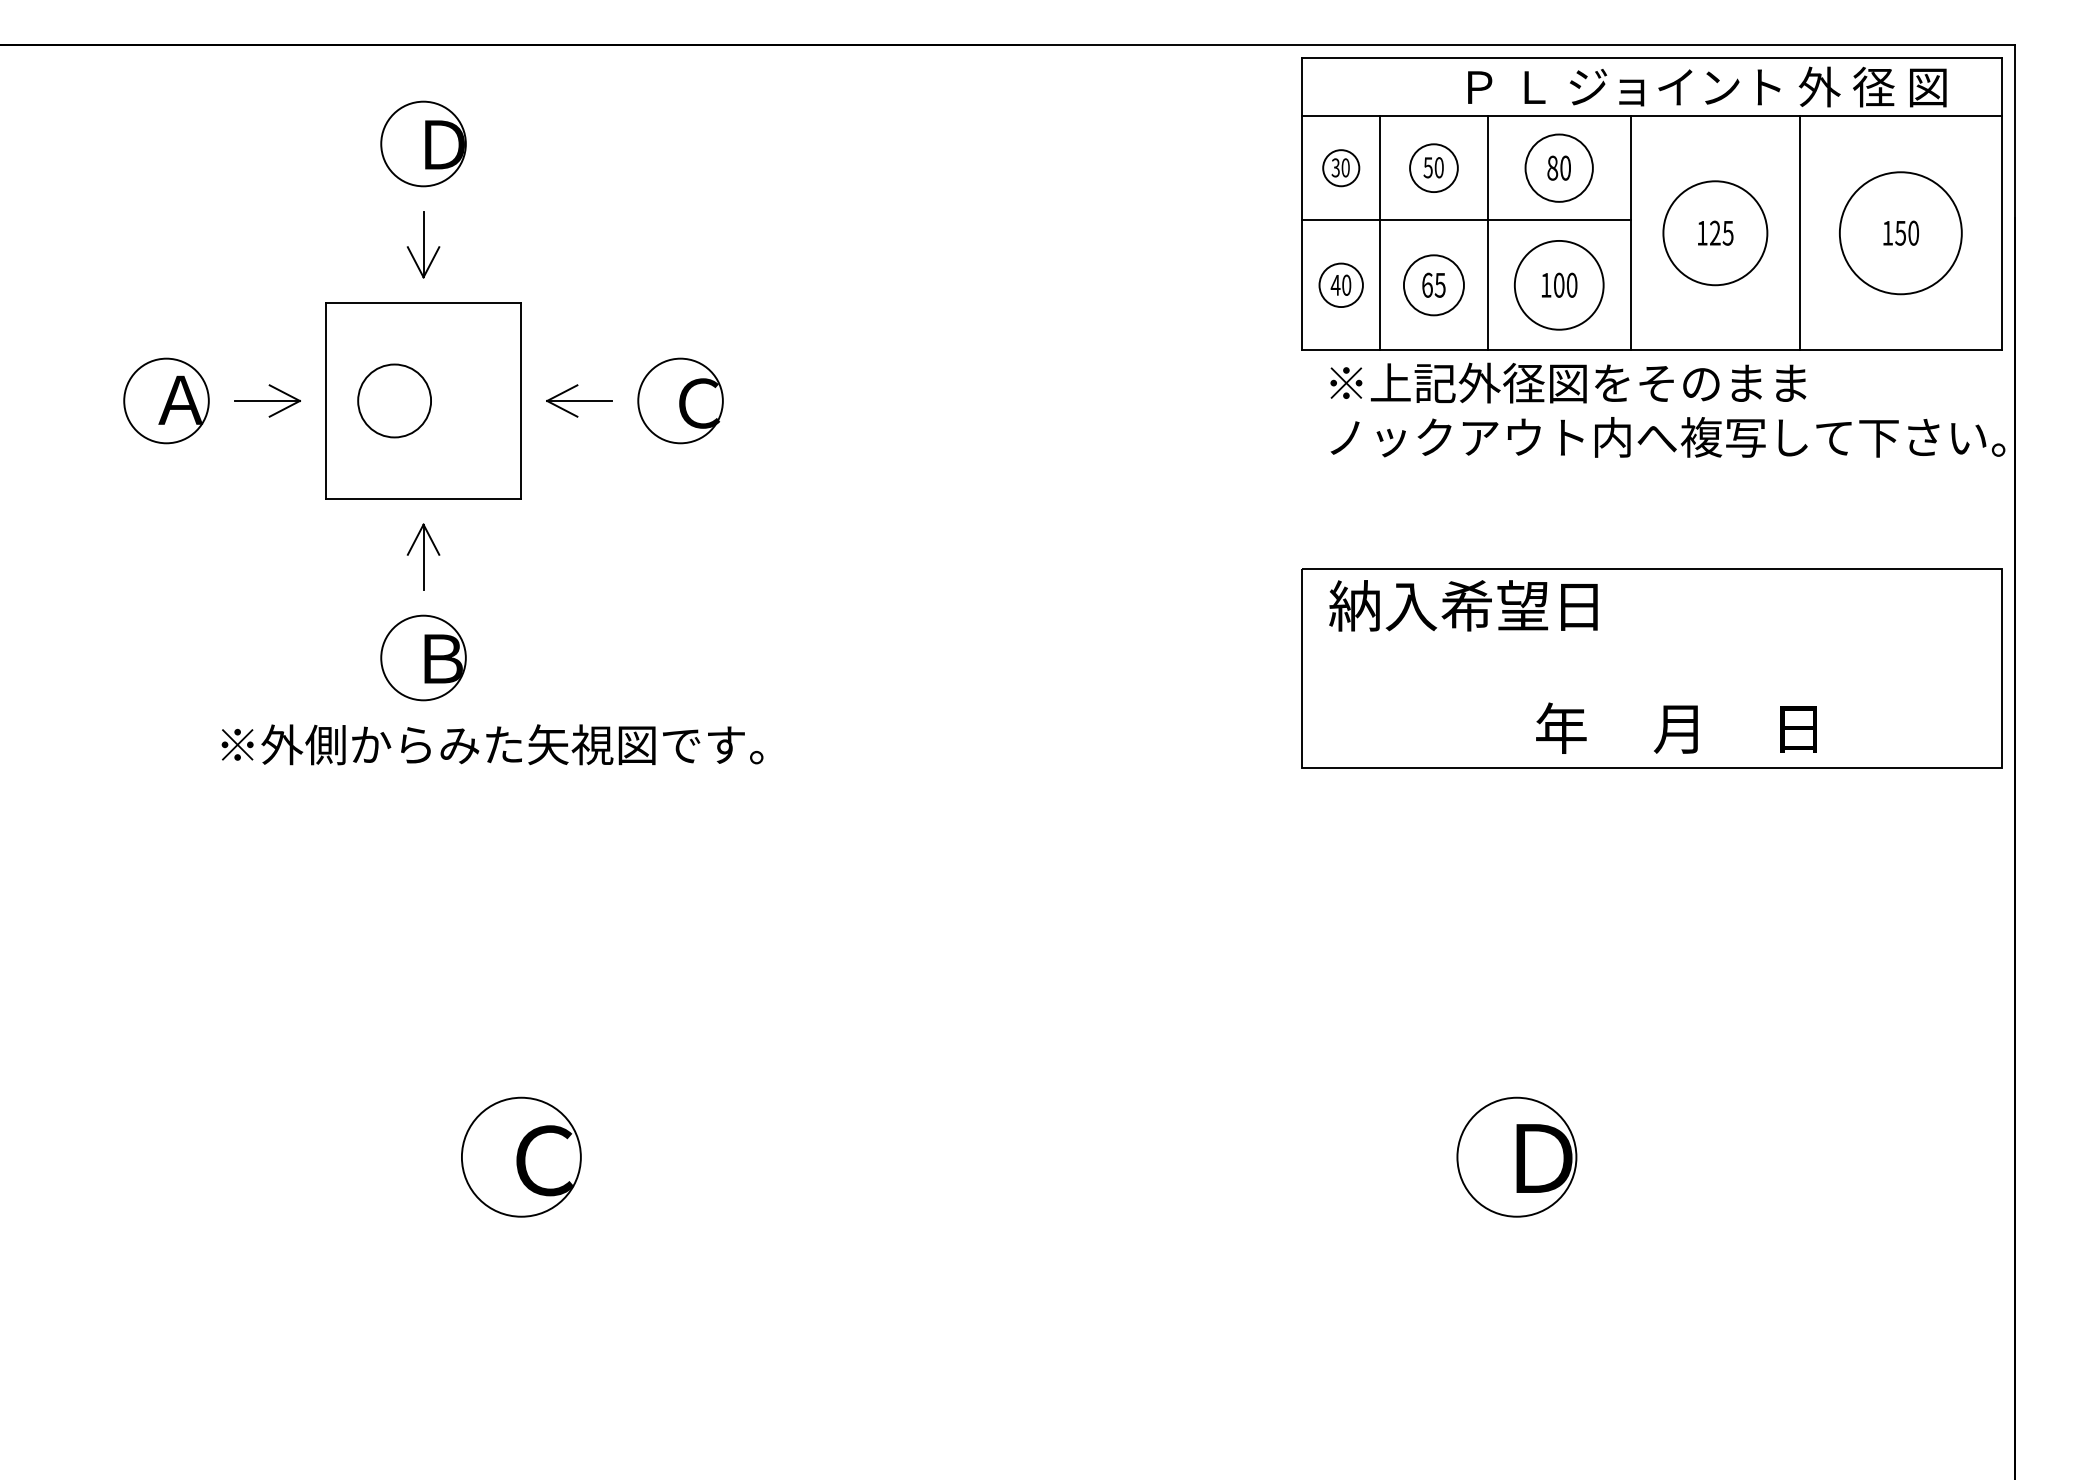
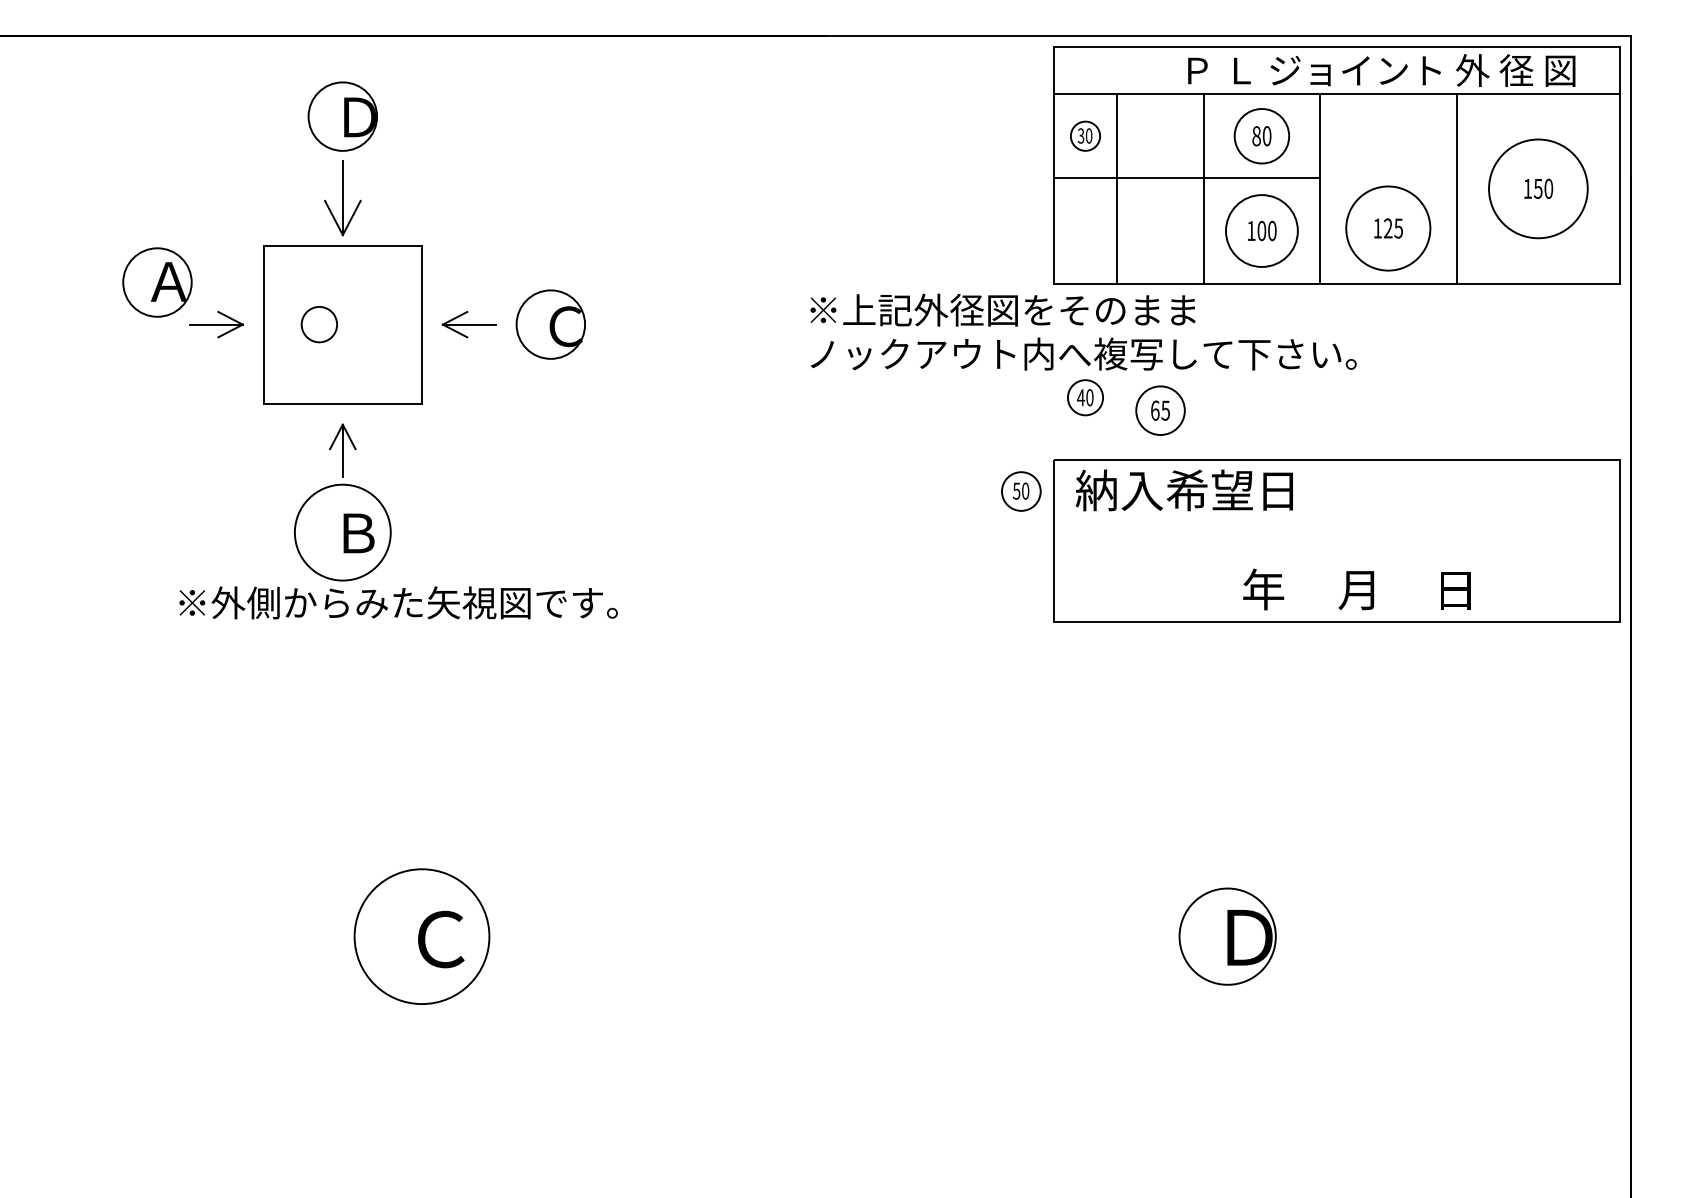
part: (1433, 167) -> (1020, 490), moved
part: (1715, 233) -> (1388, 228), moved
part: (423, 244) -> (342, 197), size x1.4
part: (1340, 284) -> (1084, 397), moved
part: (1433, 285) -> (1160, 410), moved
part: (166, 400) -> (157, 282), moved
circle: (394, 400) -> (319, 324), size x0.6
text: (1667, 409) -> (1083, 331), moved
circle: (423, 657) -> (342, 532), size x1.4
circle: (520, 1156) -> (421, 936), size x1.4

